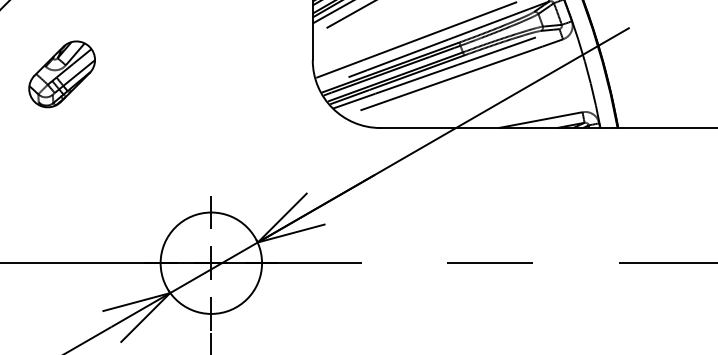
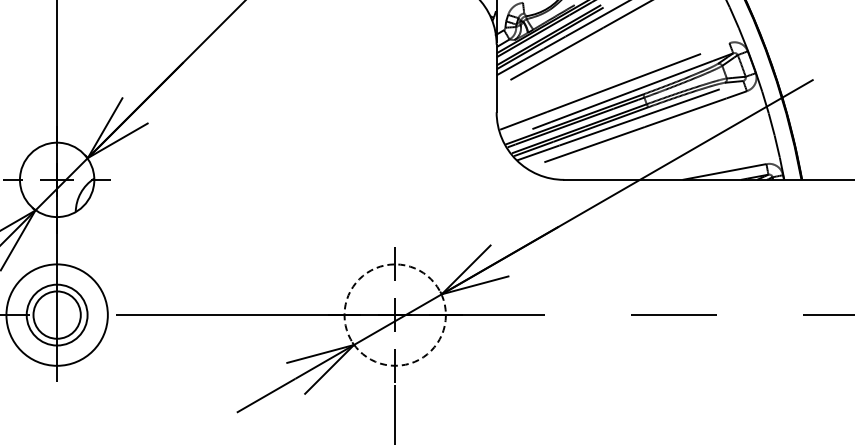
part: (61, 73) -> (245, 125), removed
circle: (210, 262) -> (394, 314), solid -> dashed

